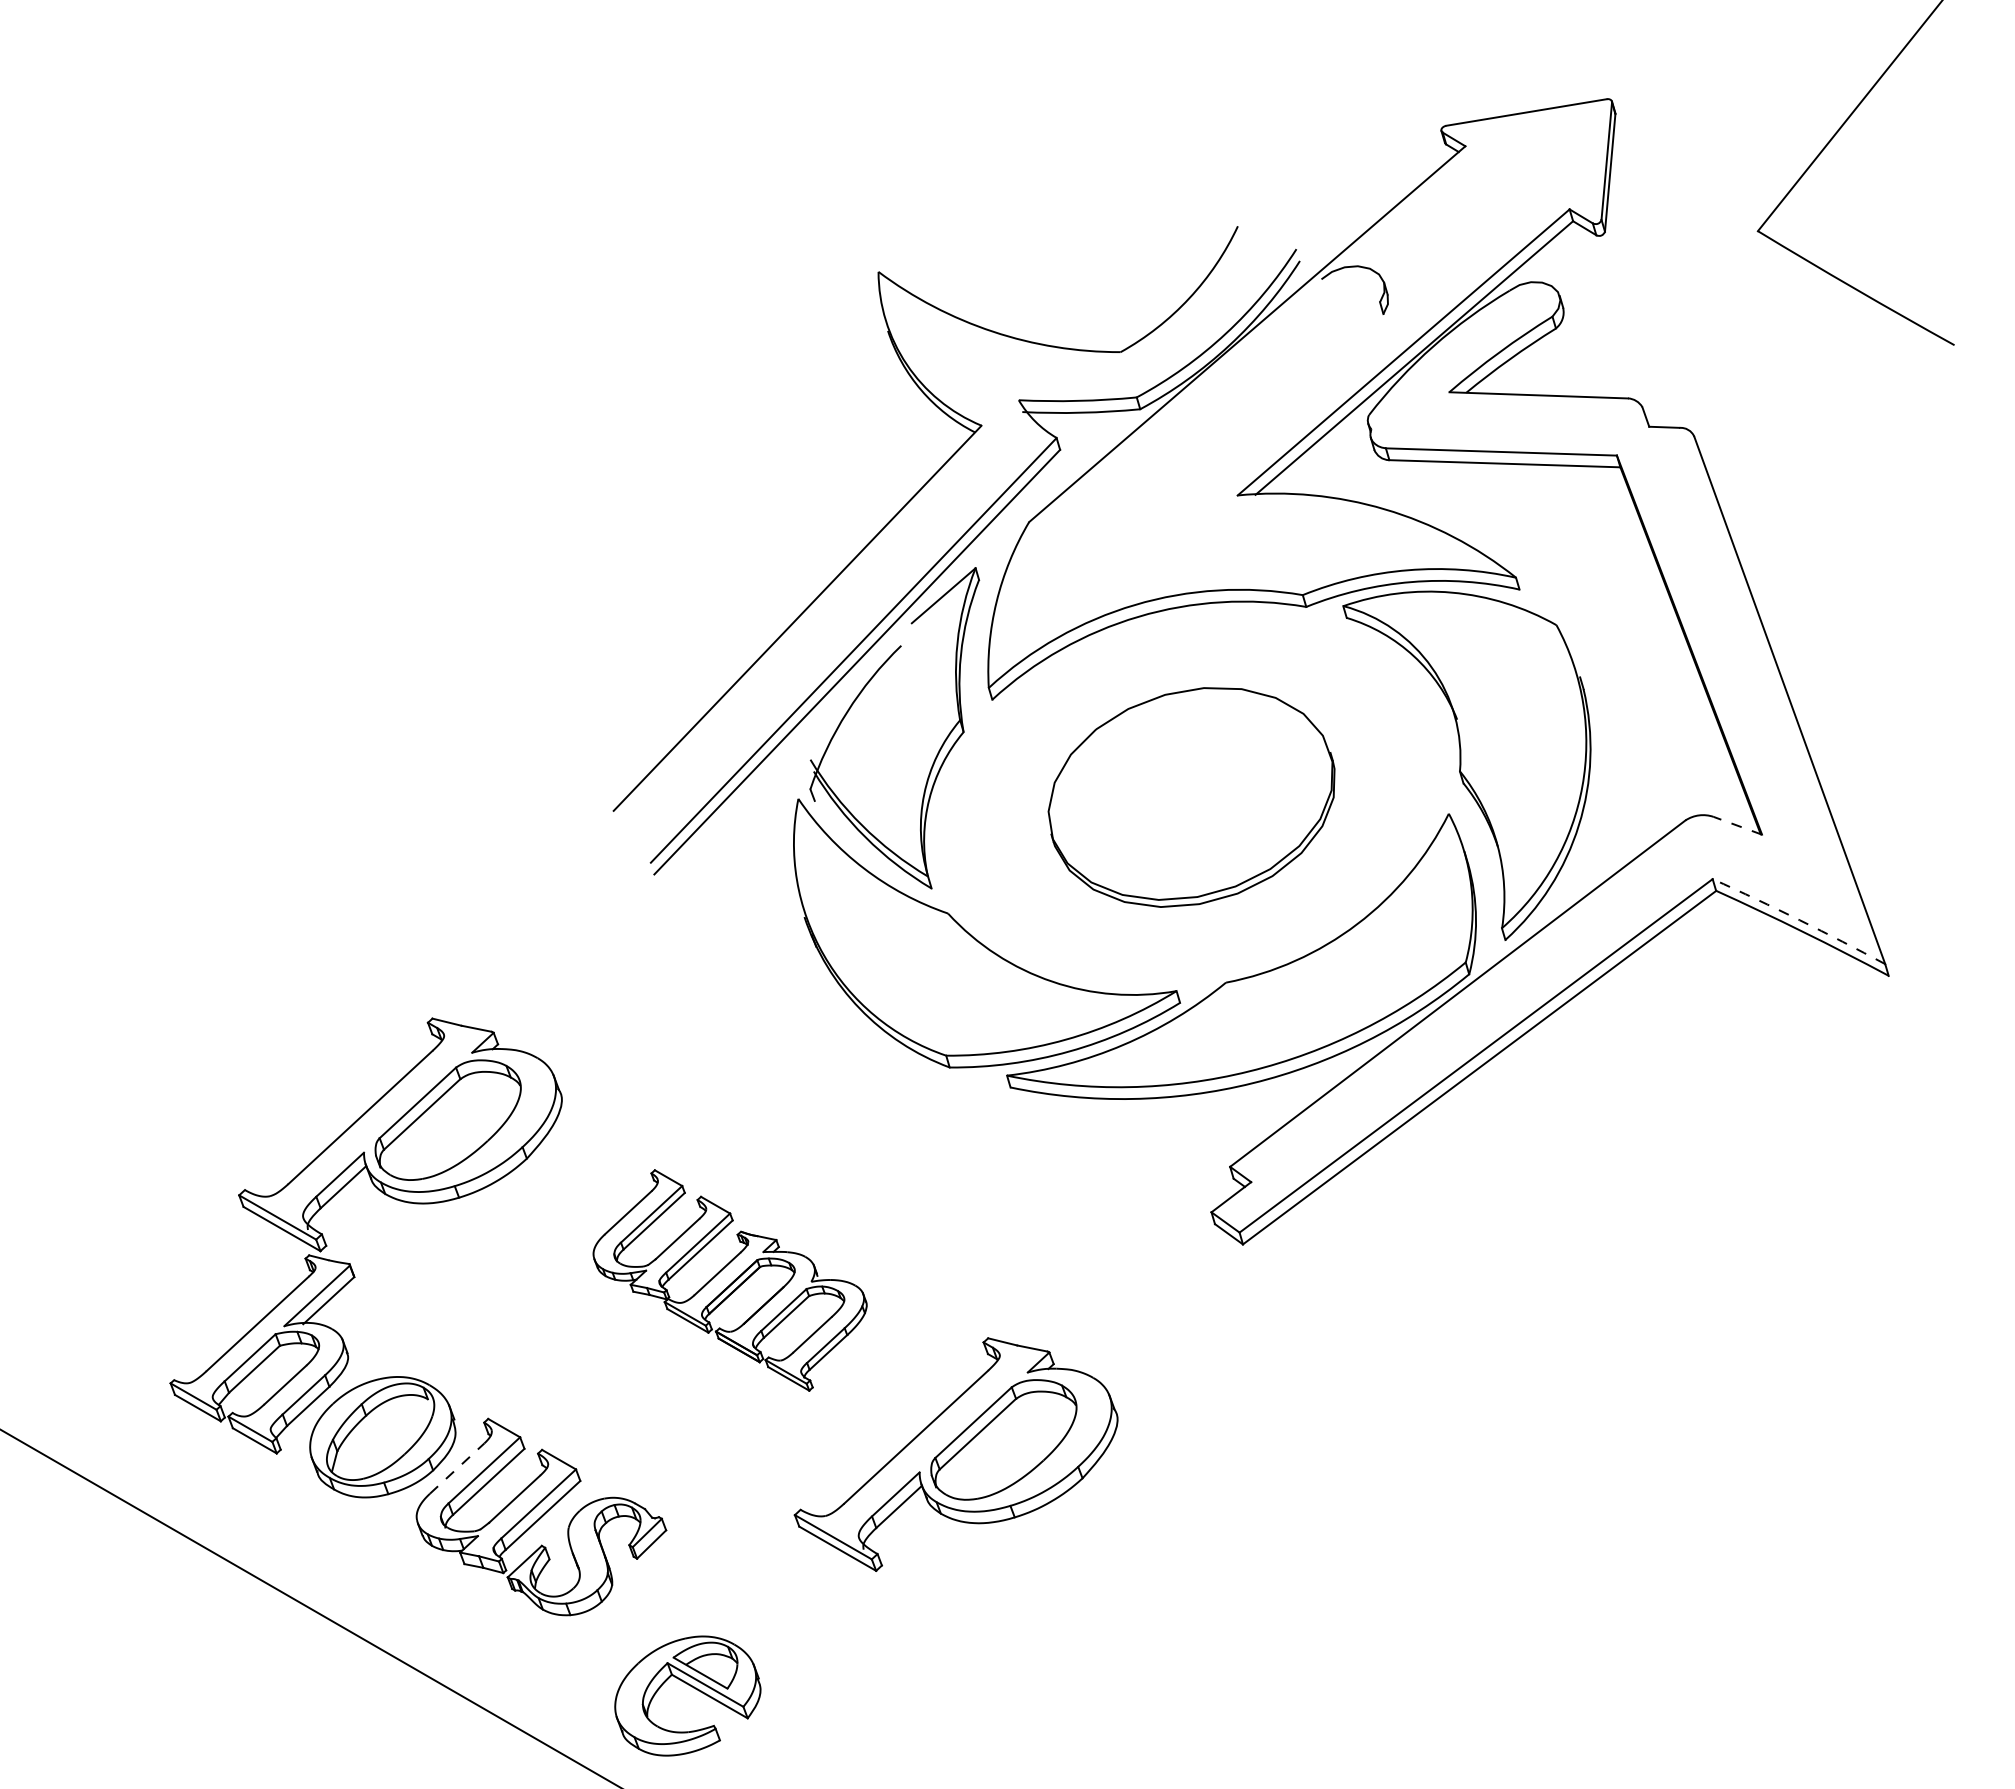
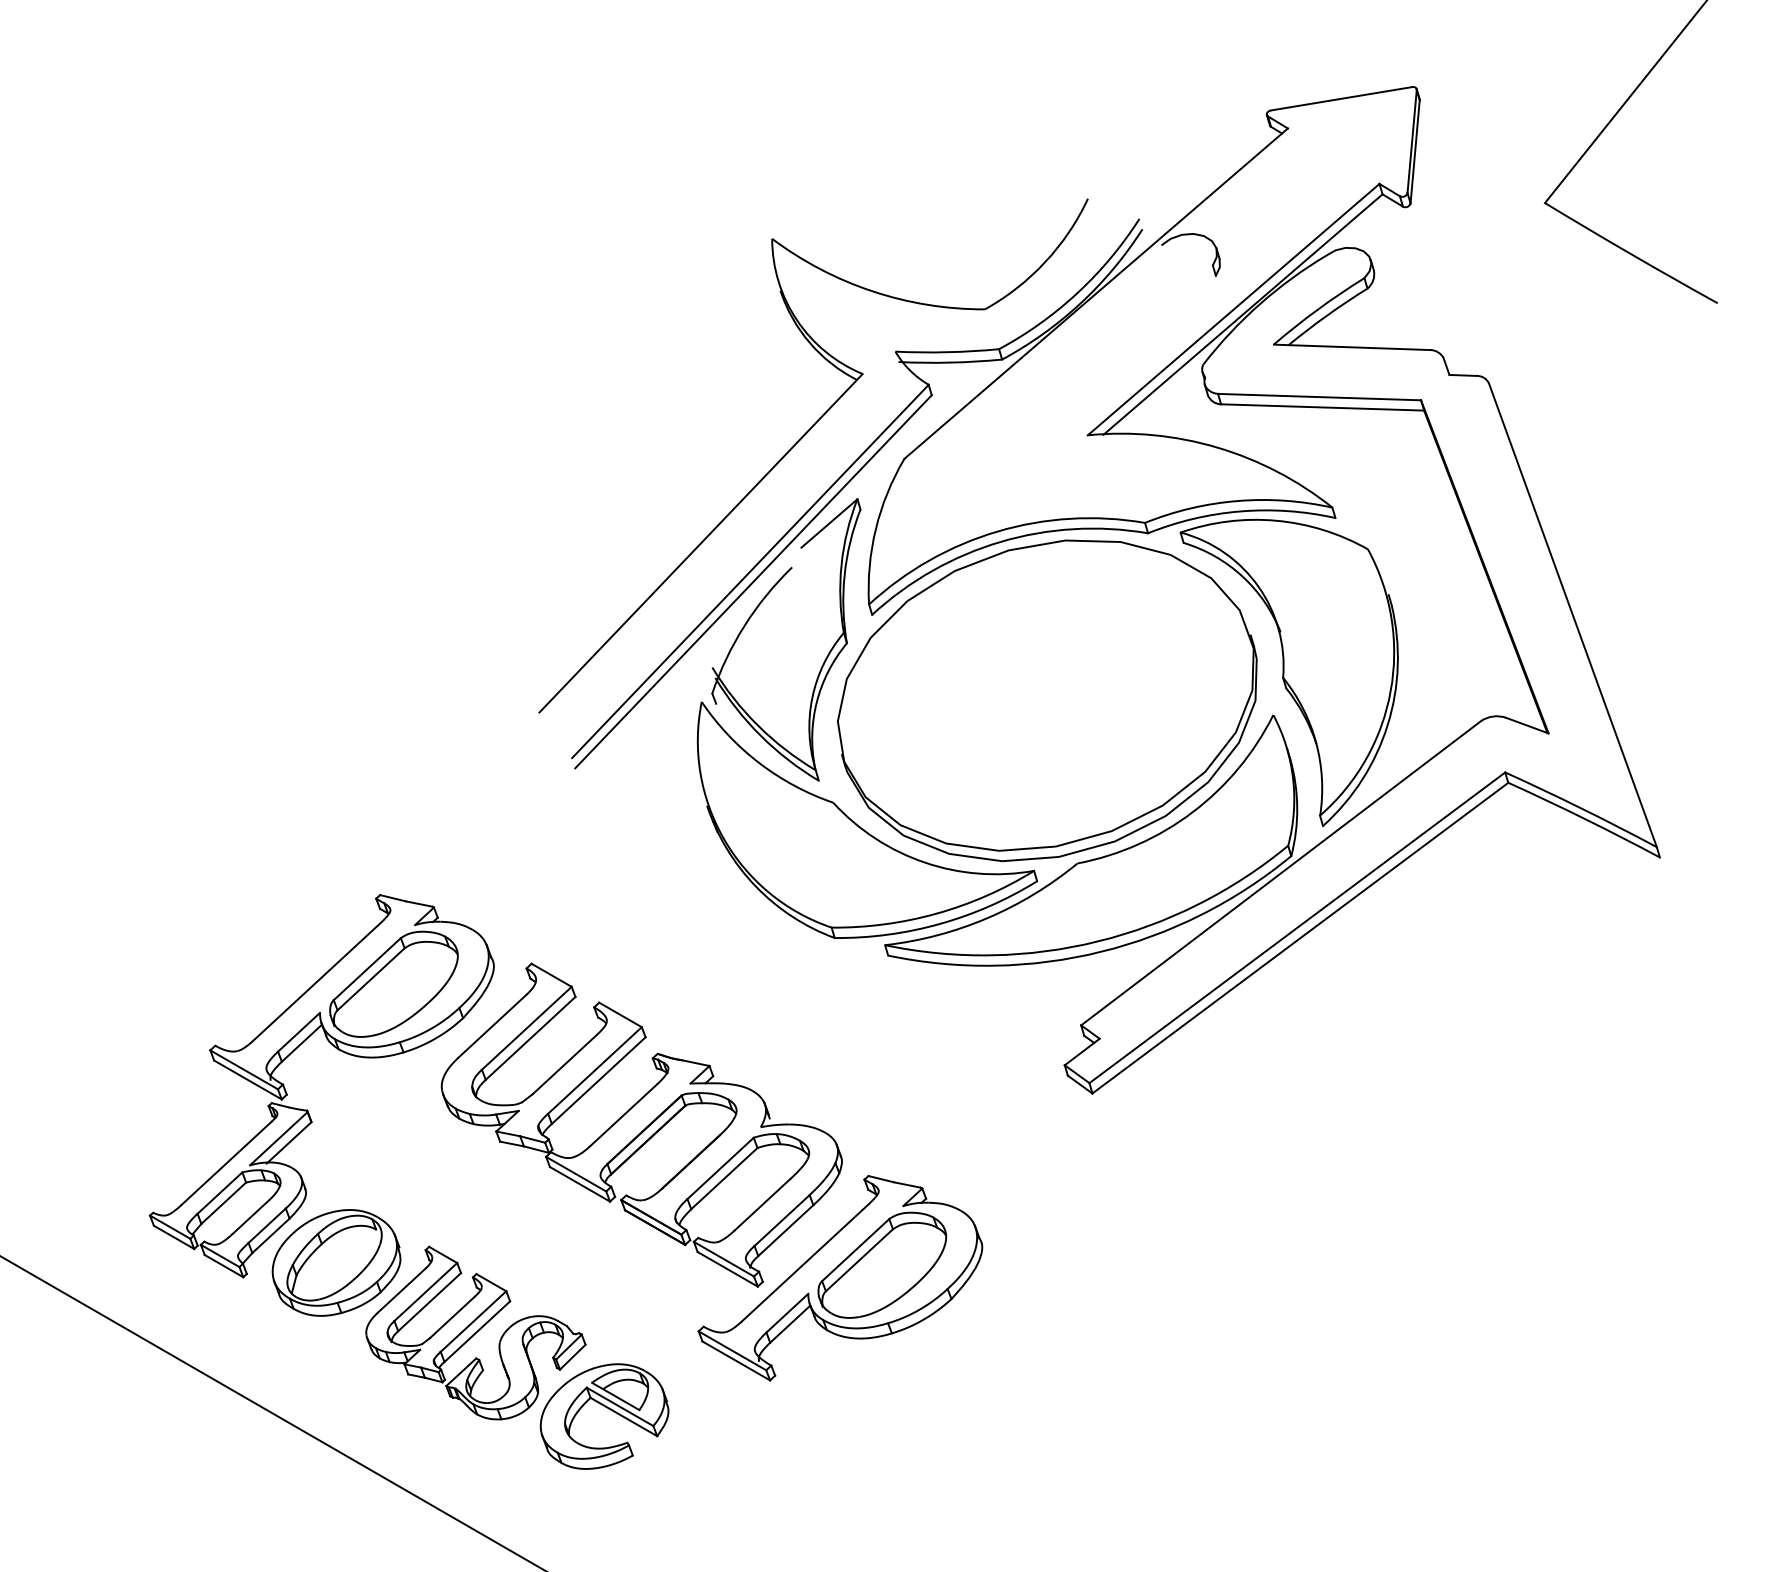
part: (1191, 797) -> (1047, 700), size x1.67
line: (1737, 825) -> (1527, 725), dashed -> solid
arc: (1799, 920) -> (1581, 808), dashed -> solid
part: (729, 1280) -> (641, 1125), size x1.67
line: (457, 1468) -> (402, 1290), dashed -> solid
part: (691, 1687) -> (607, 1409), moved

